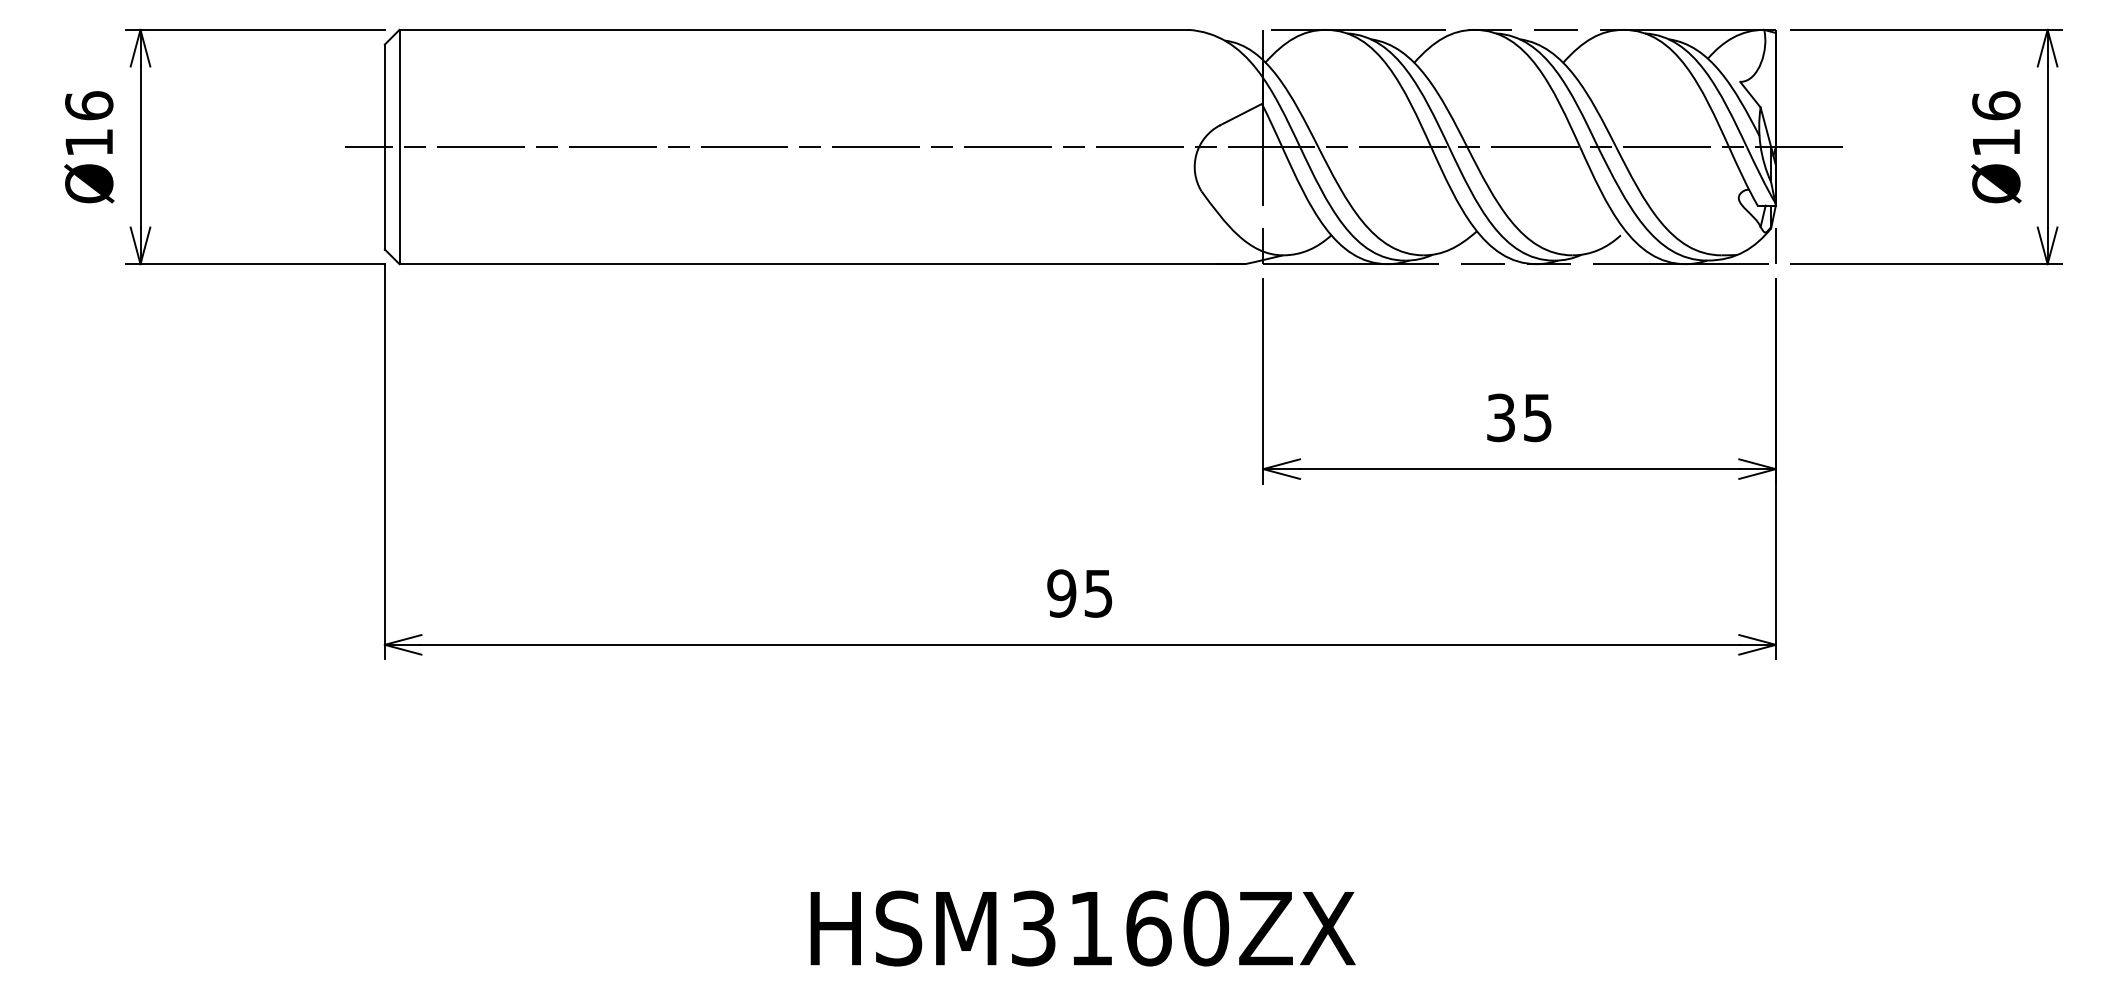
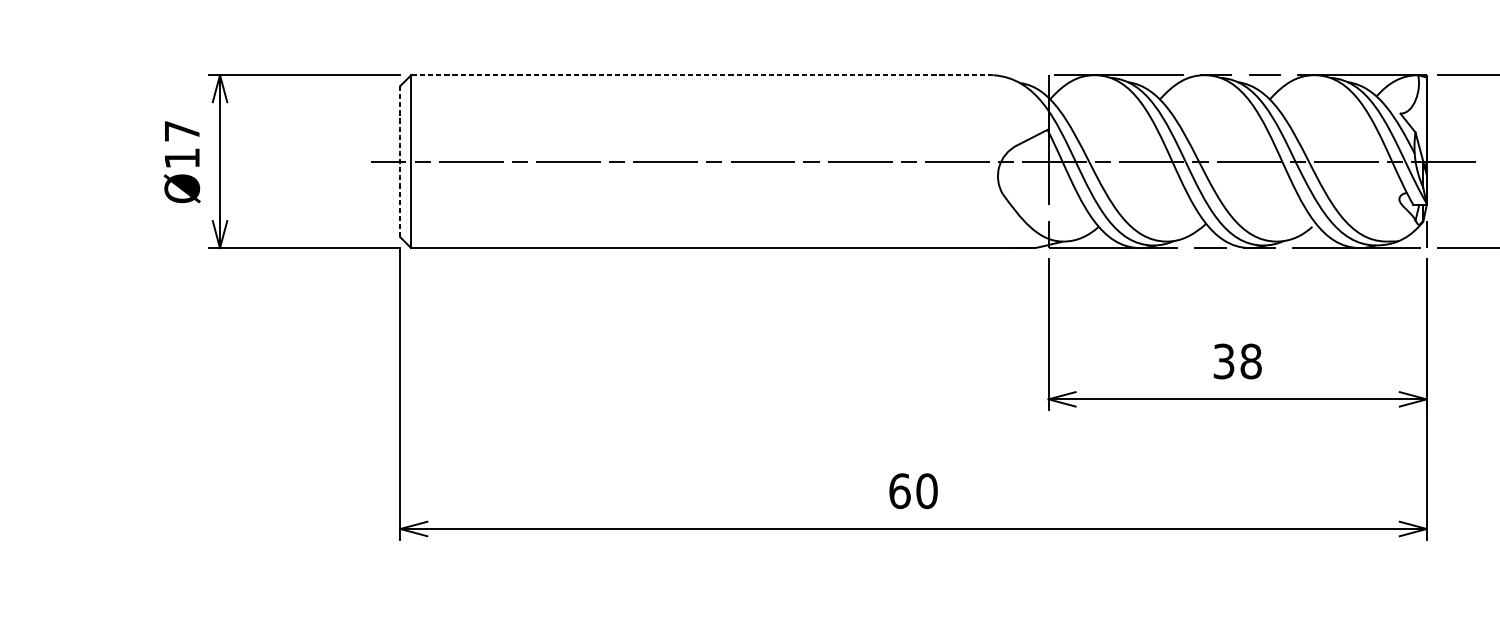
line: (793, 29) -> (701, 74), solid -> dashed
text: (89, 105) -> (182, 131), Ø16 -> Ø17
line: (384, 147) -> (400, 162), solid -> dashed
text: (1537, 417) -> (1250, 361), 35 -> 38
text: (1080, 593) -> (913, 491), 95 -> 60

